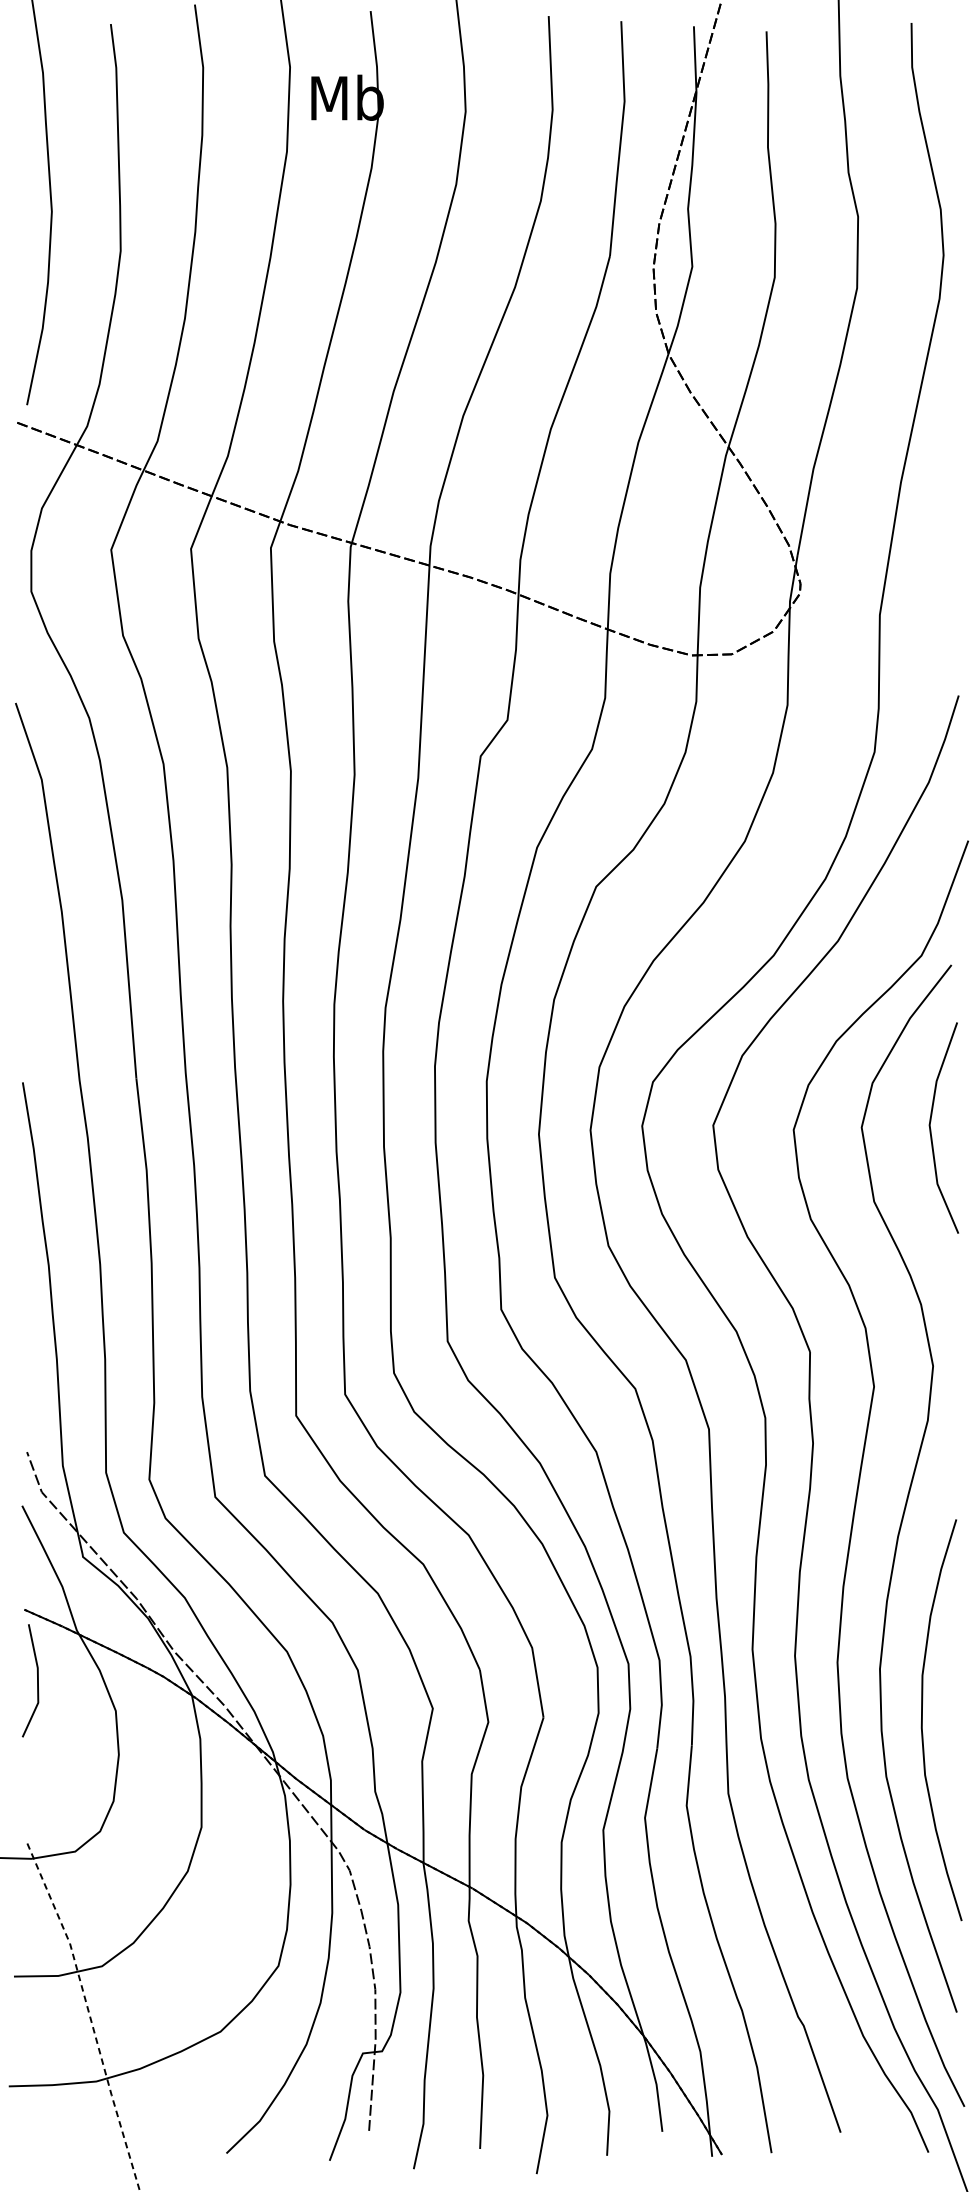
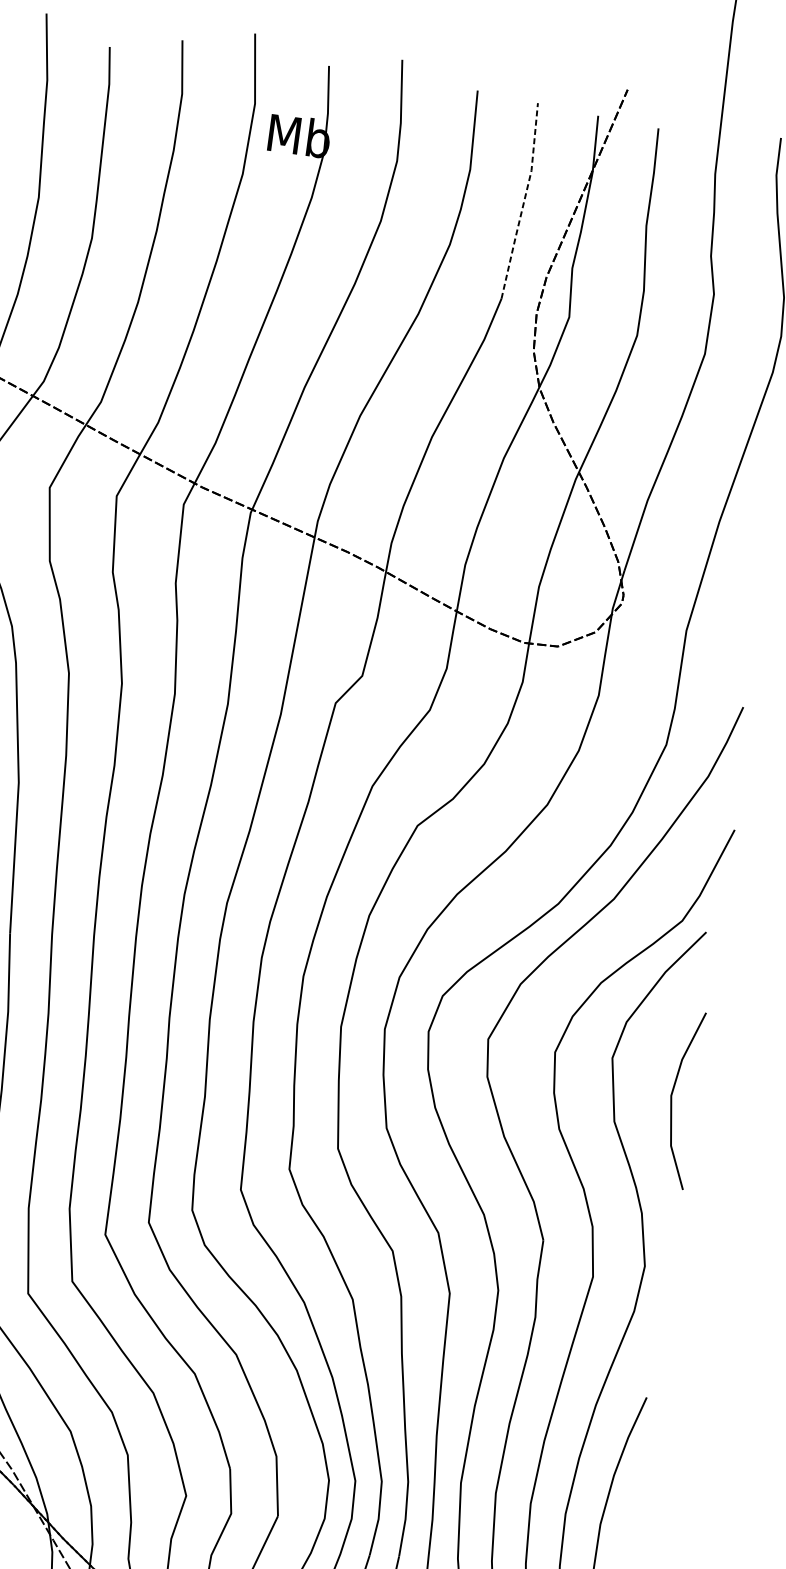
line: (620, 138) -> (523, 201), solid -> dashed
line: (931, 1129) -> (672, 1099), moved

